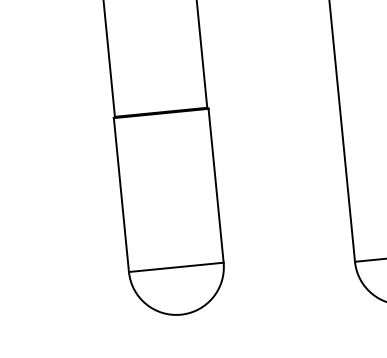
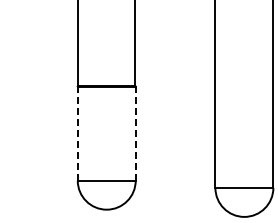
line: (215, 185) -> (135, 133), solid -> dashed
line: (120, 194) -> (77, 133), solid -> dashed

